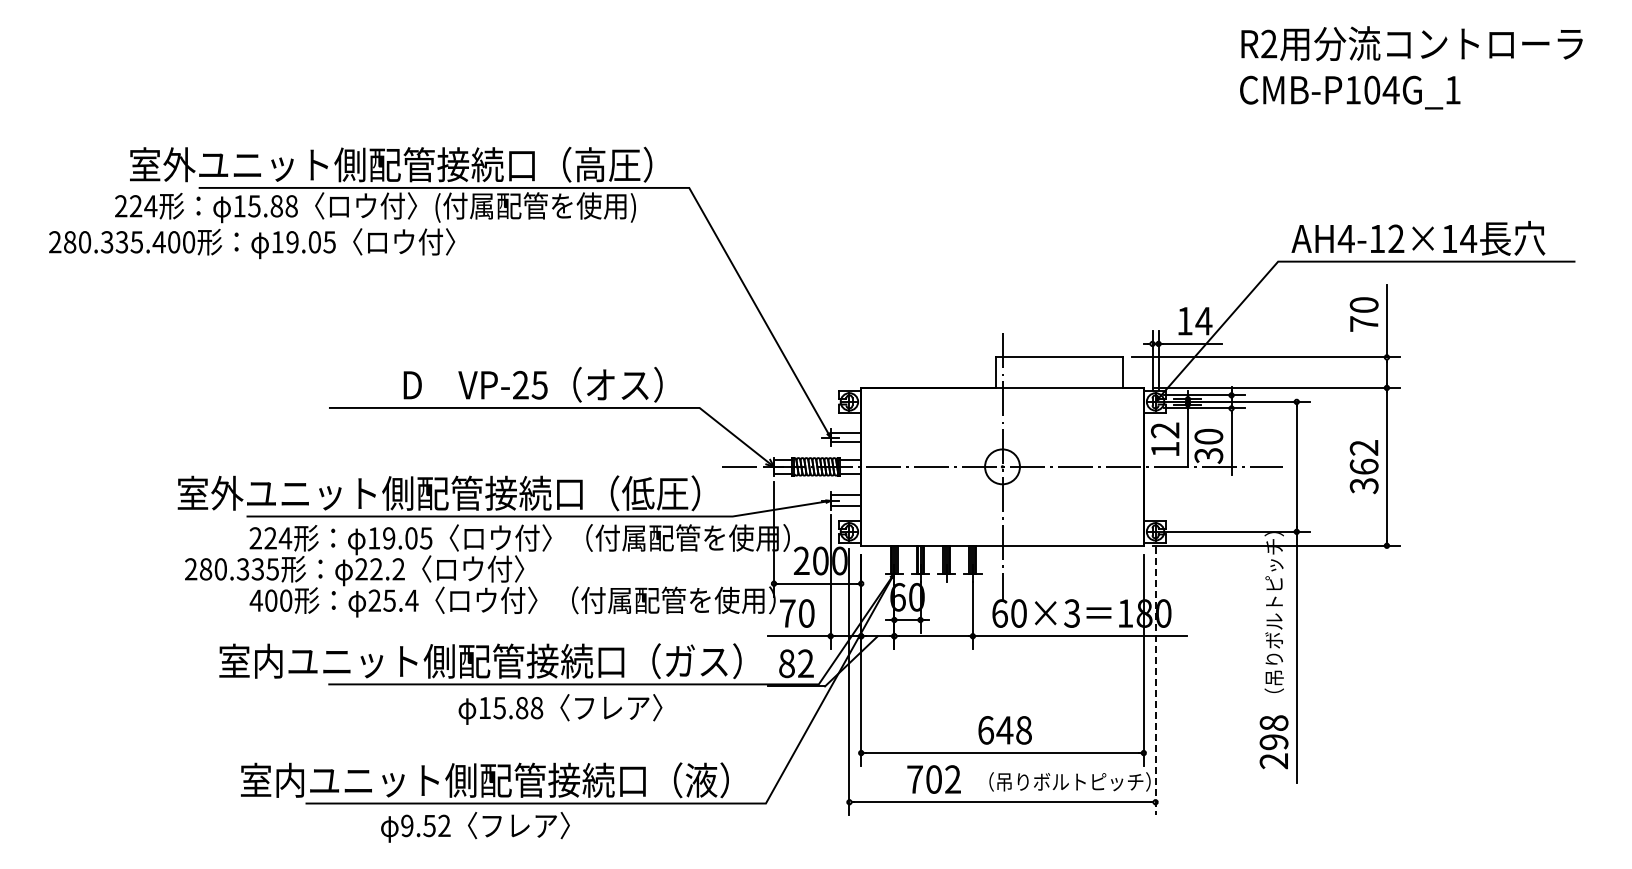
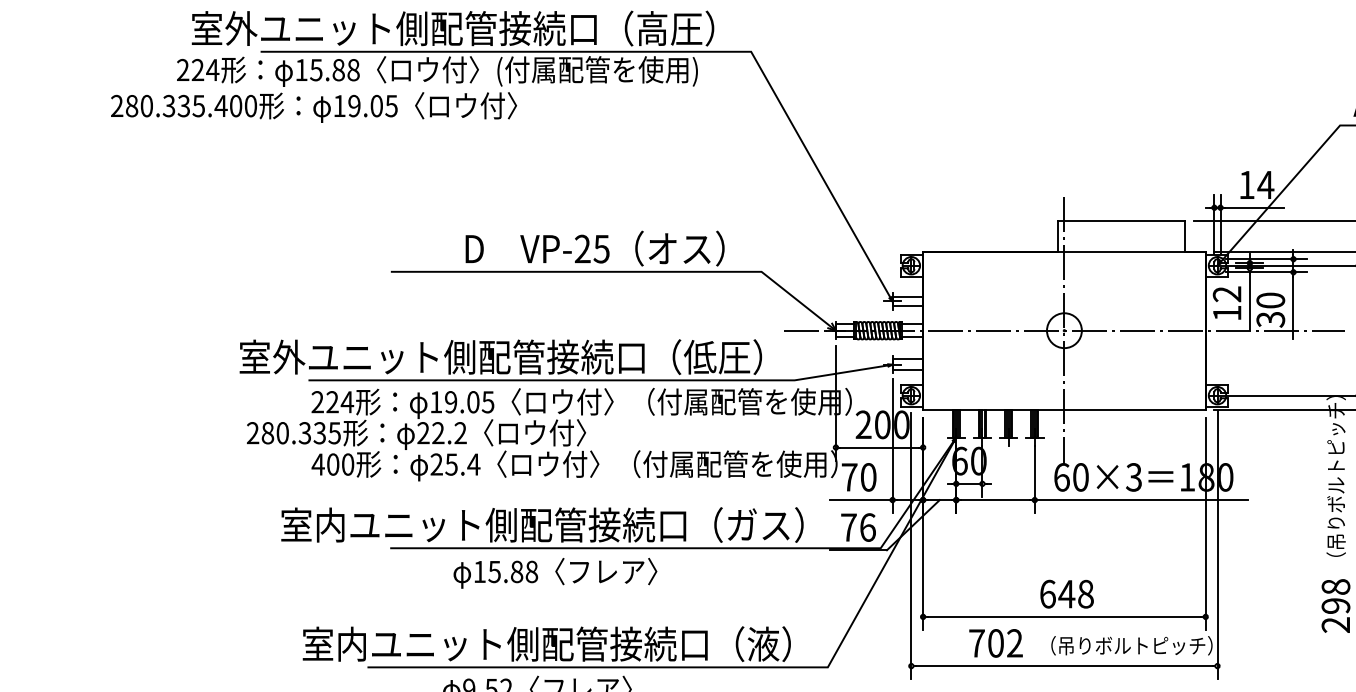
text: (796, 663) -> (858, 527), 82 -> 76
line: (1155, 681) -> (1217, 545), dashed -> solid
text: (560, 709) -> (555, 573), moved

